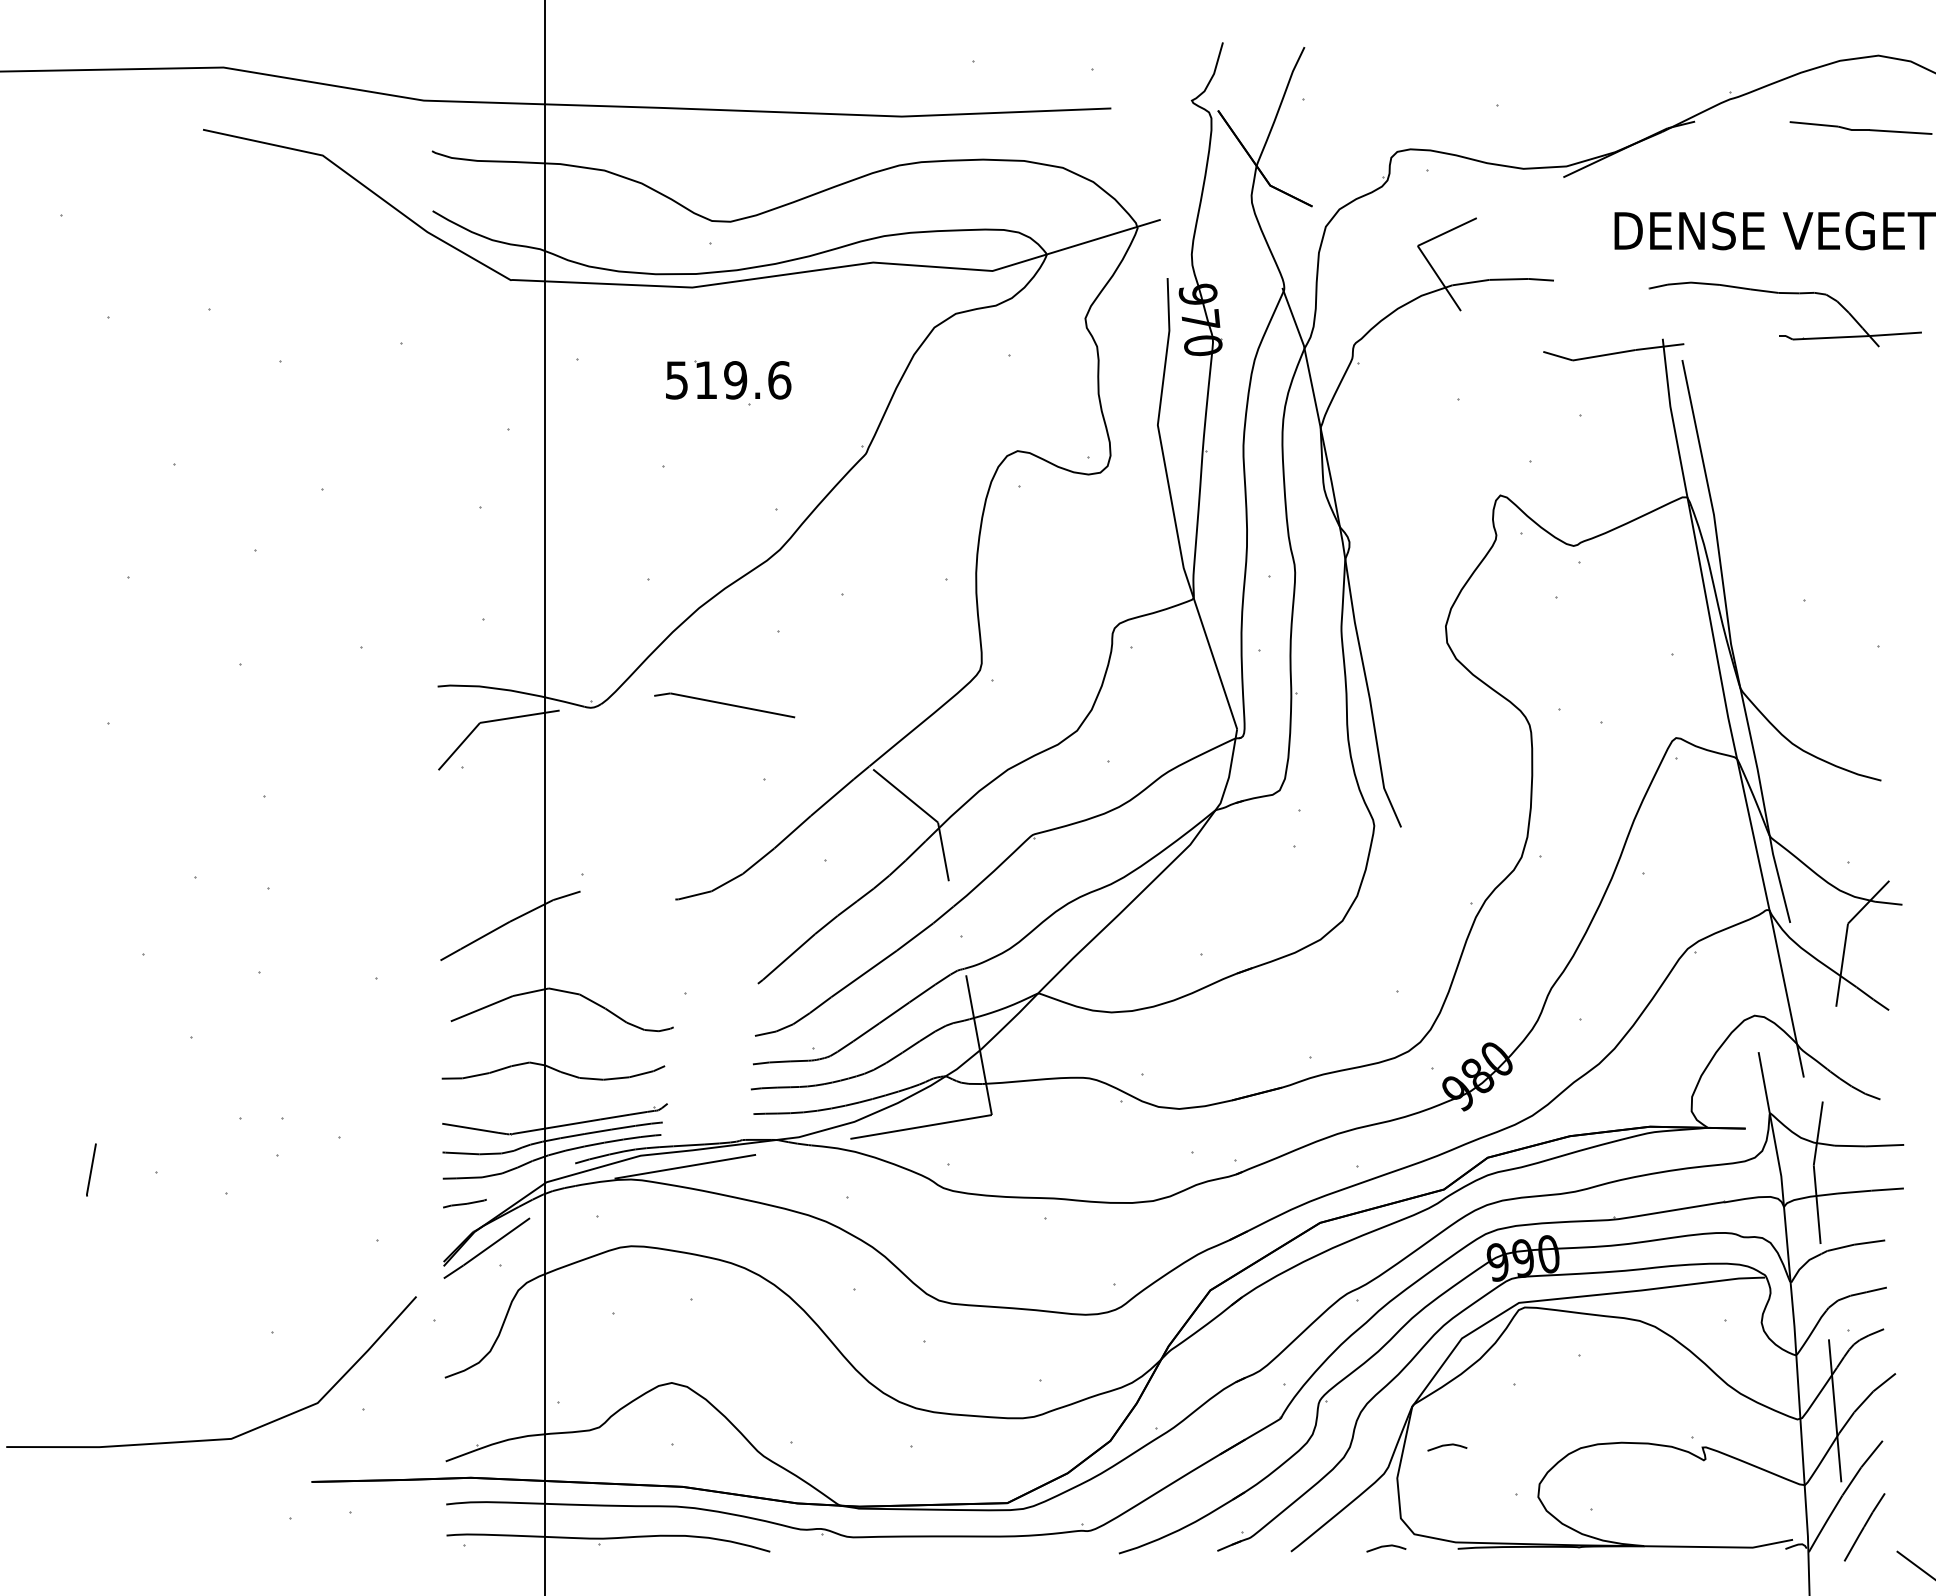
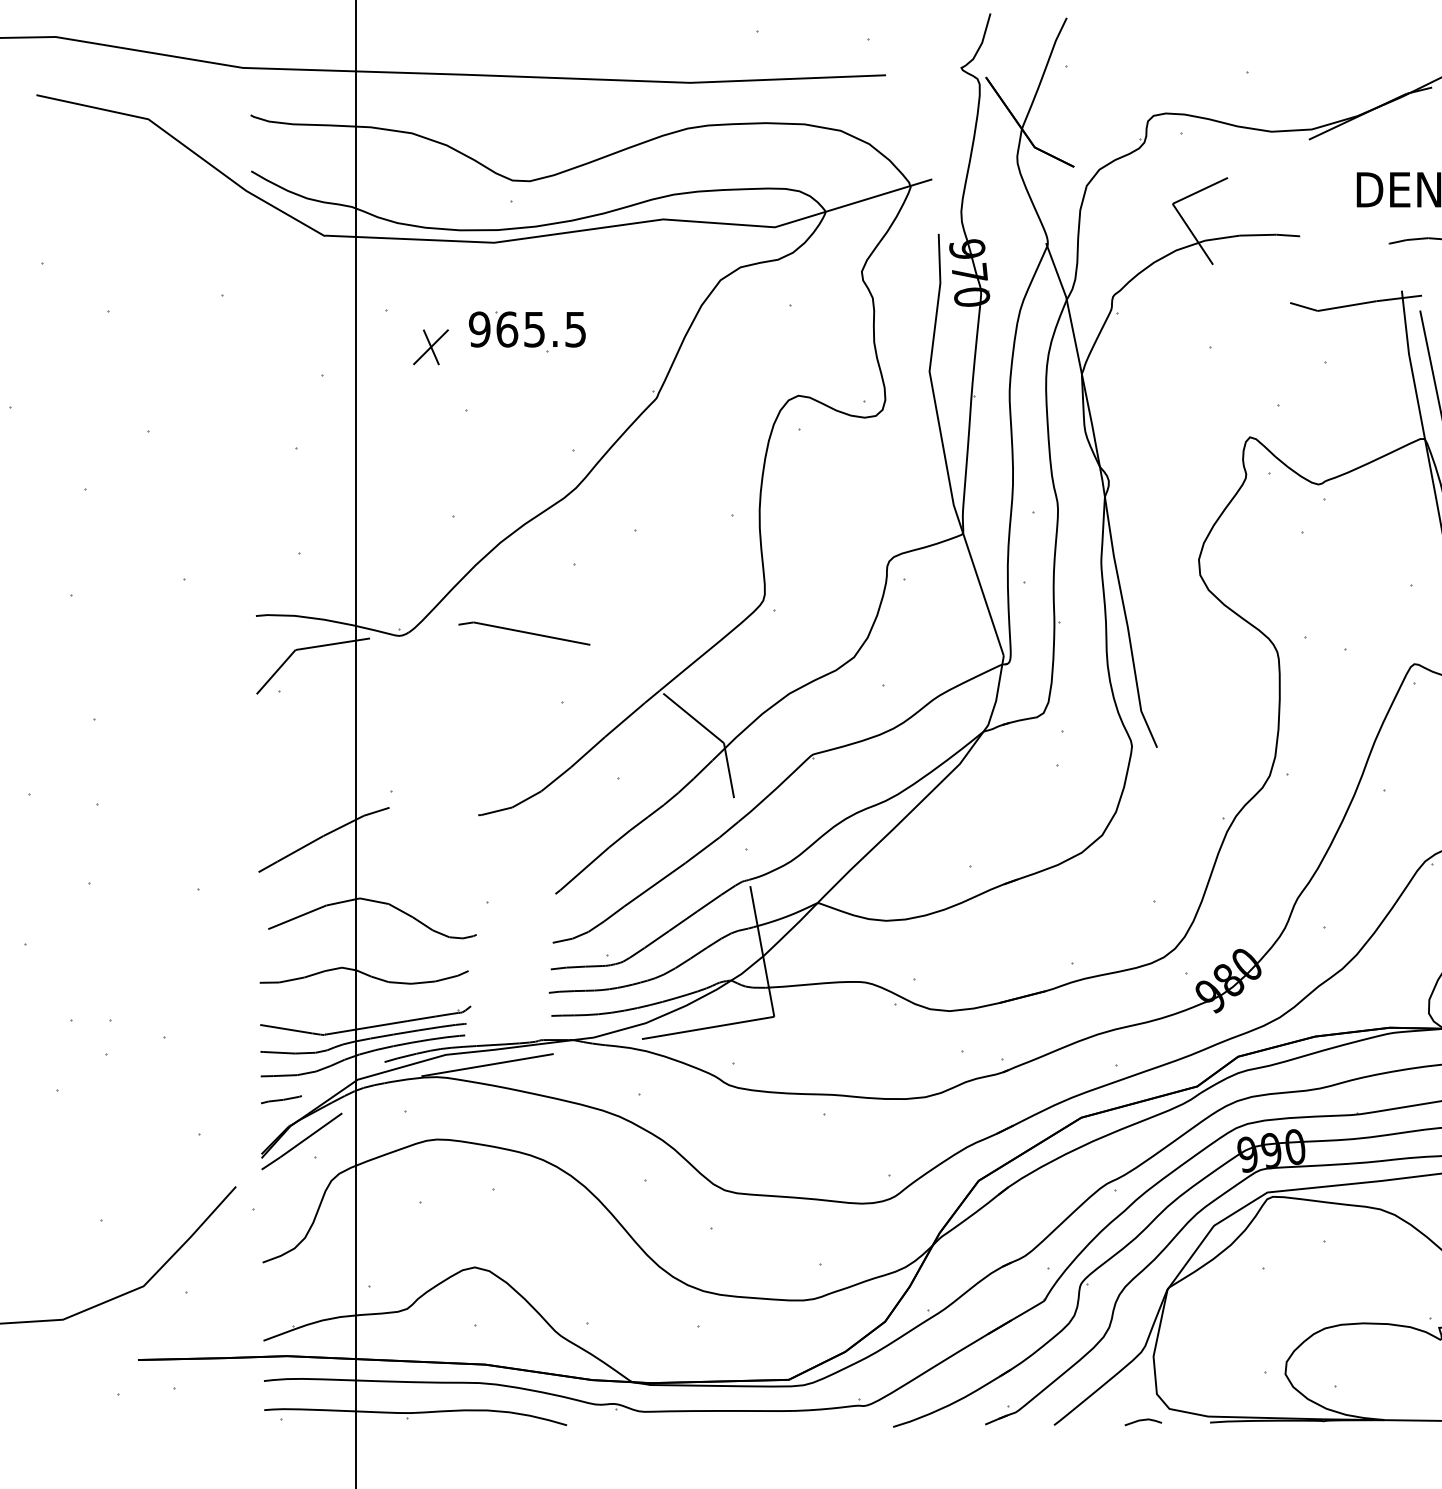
text: (728, 380) -> (527, 329), 519.6 -> 965.5
part: (624, 399) -> (430, 347), added
line: (1446, 1446) -> (1199, 1326), removed

